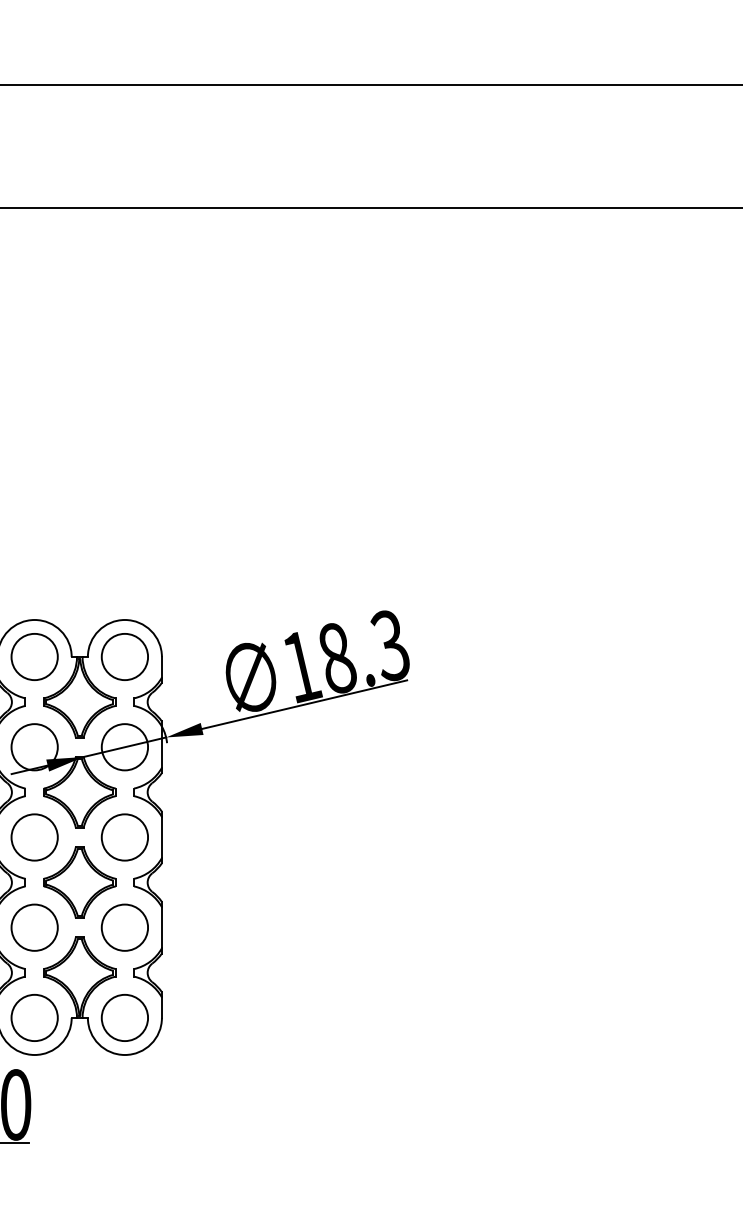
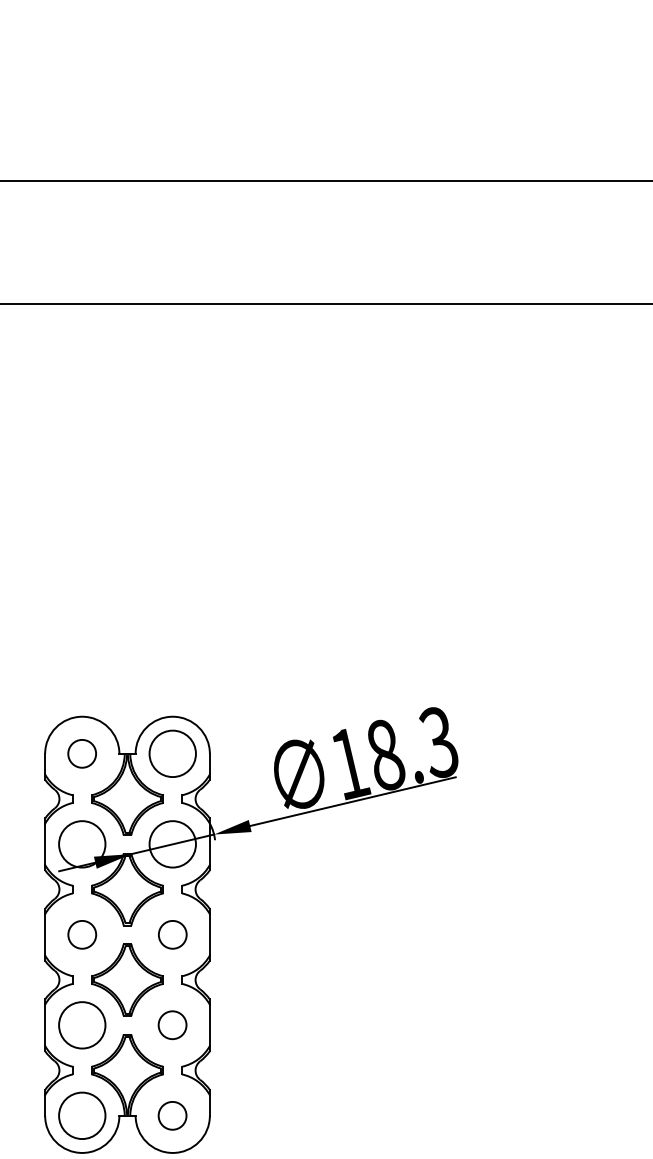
circle: (34, 656) -> (82, 753), size x0.6
circle: (34, 837) -> (82, 934), size x0.6
circle: (124, 837) -> (172, 934), size x0.6
circle: (124, 927) -> (172, 1025), size x0.6
circle: (124, 1017) -> (172, 1115), size x0.6

